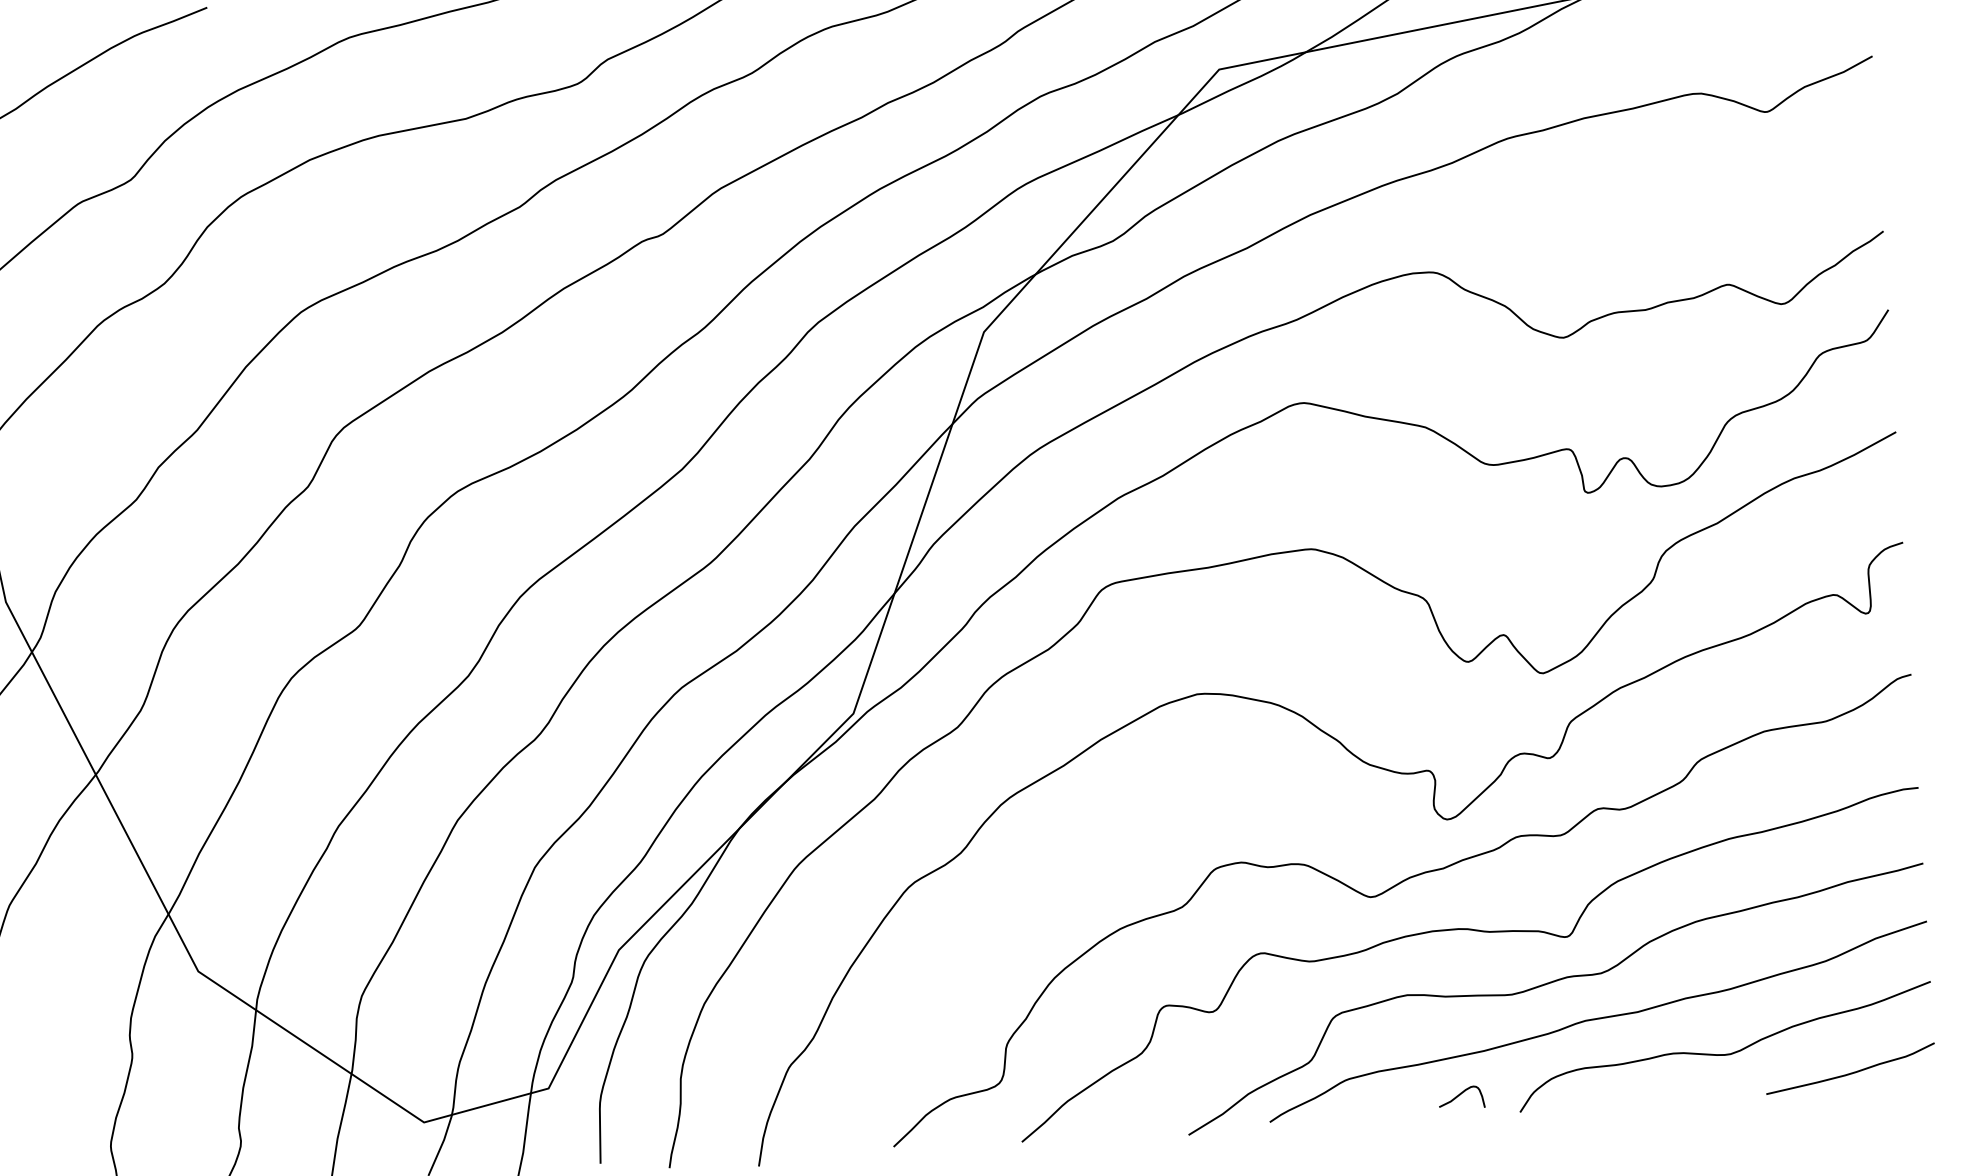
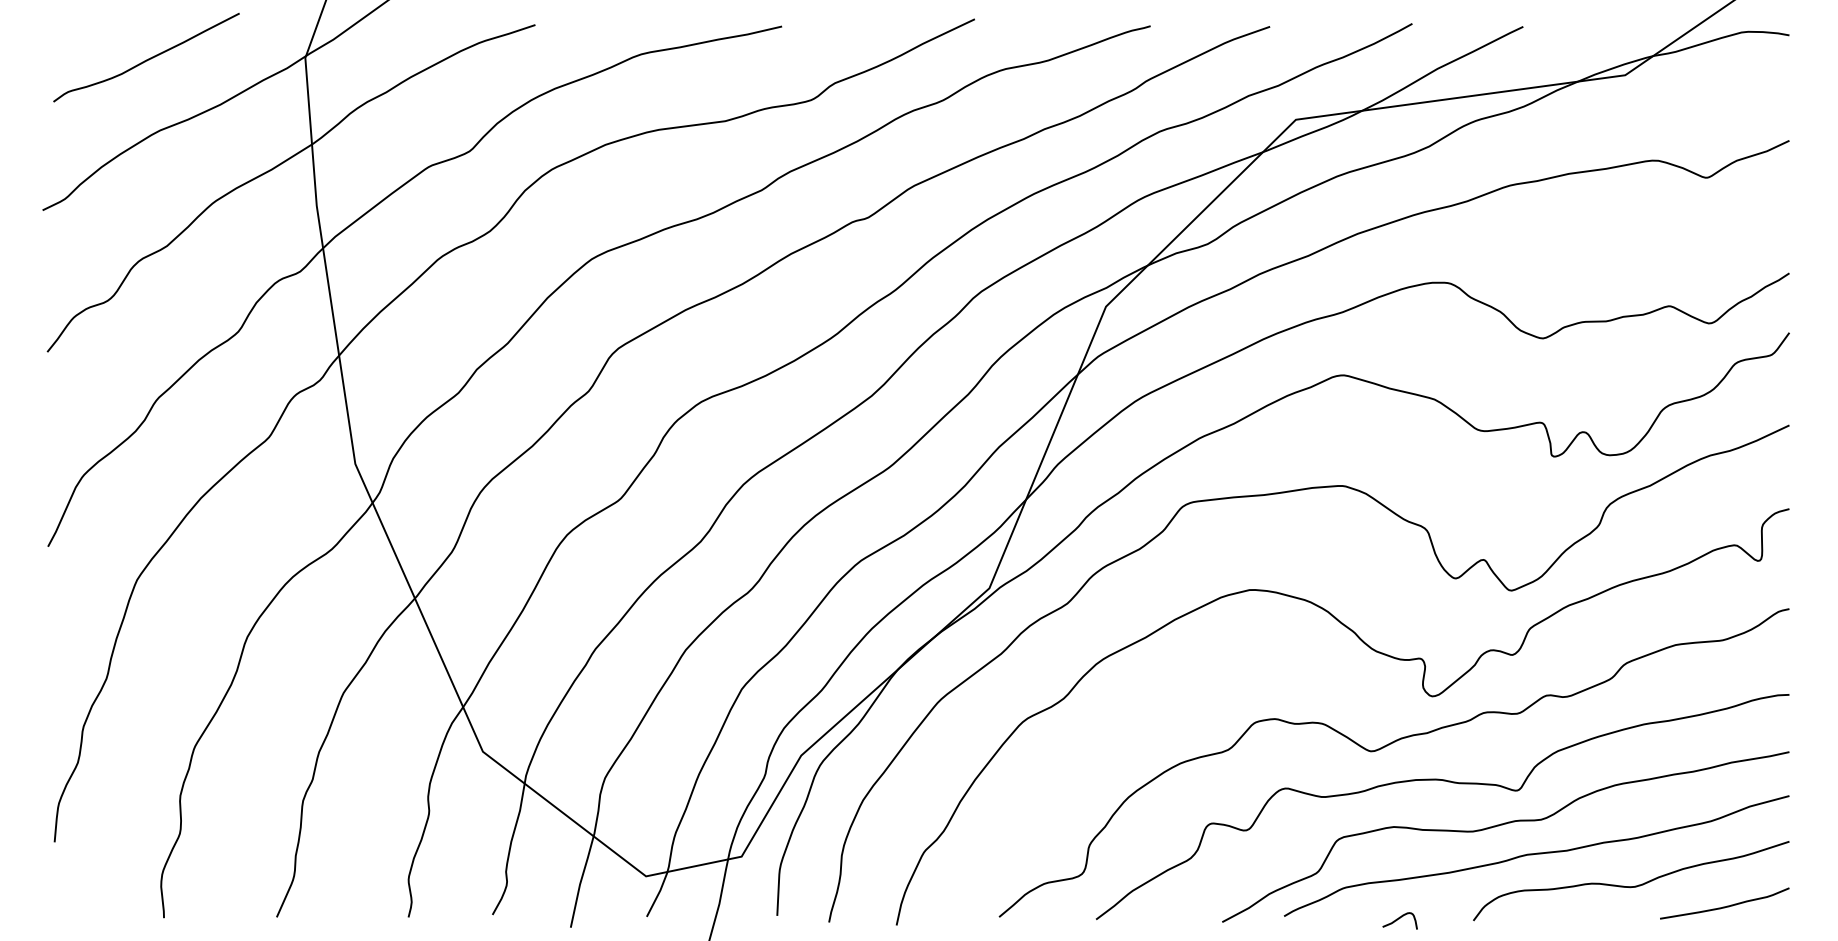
curve: (1460, 1095) -> (1399, 919), moved

